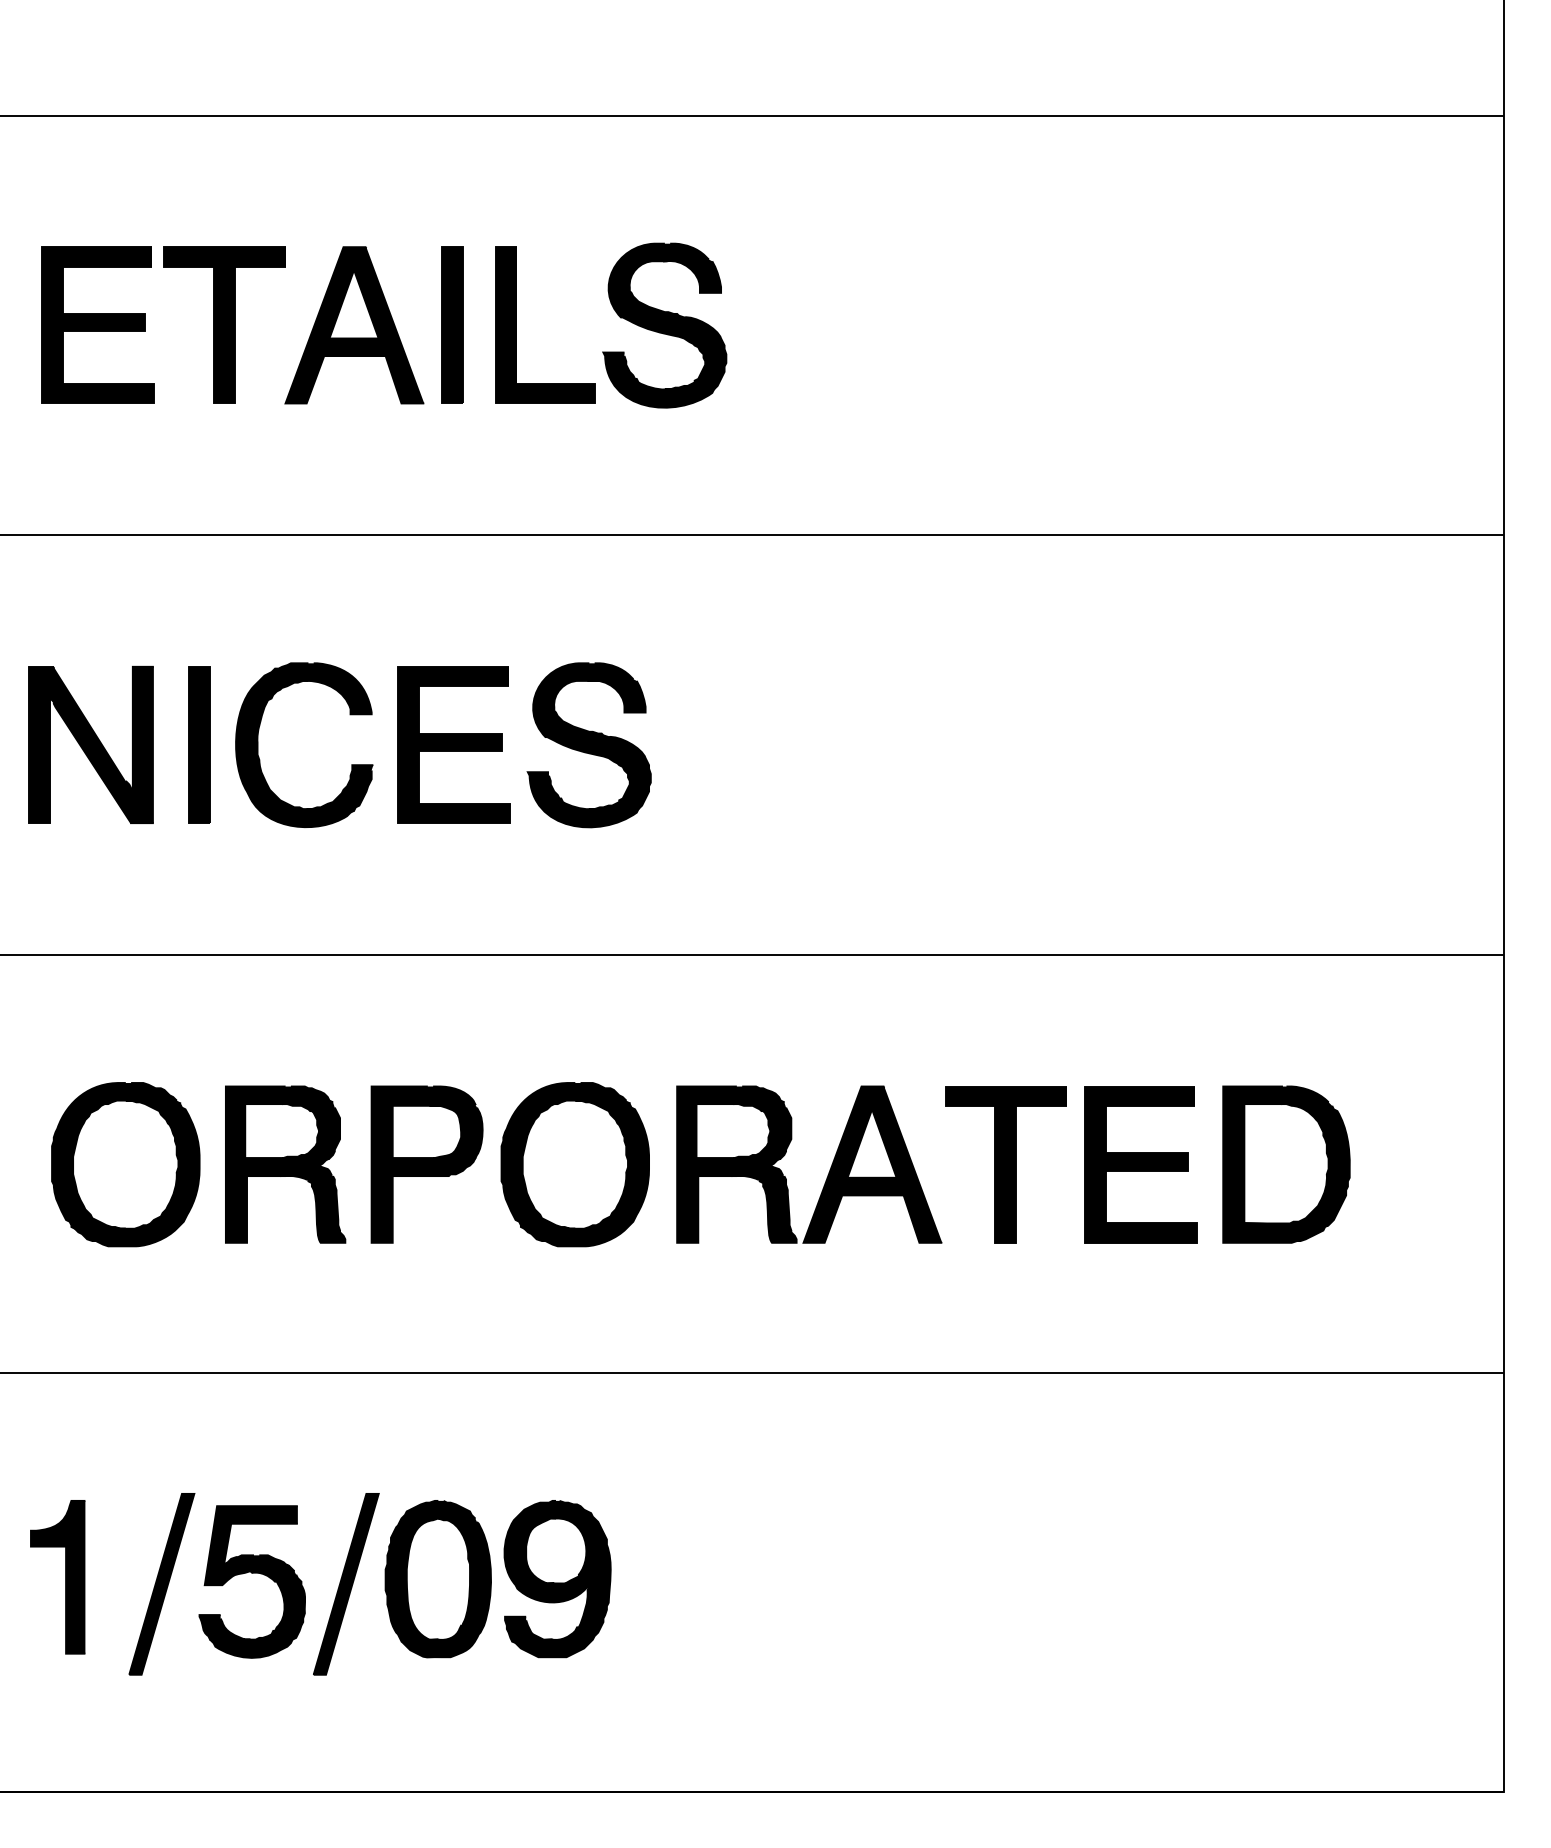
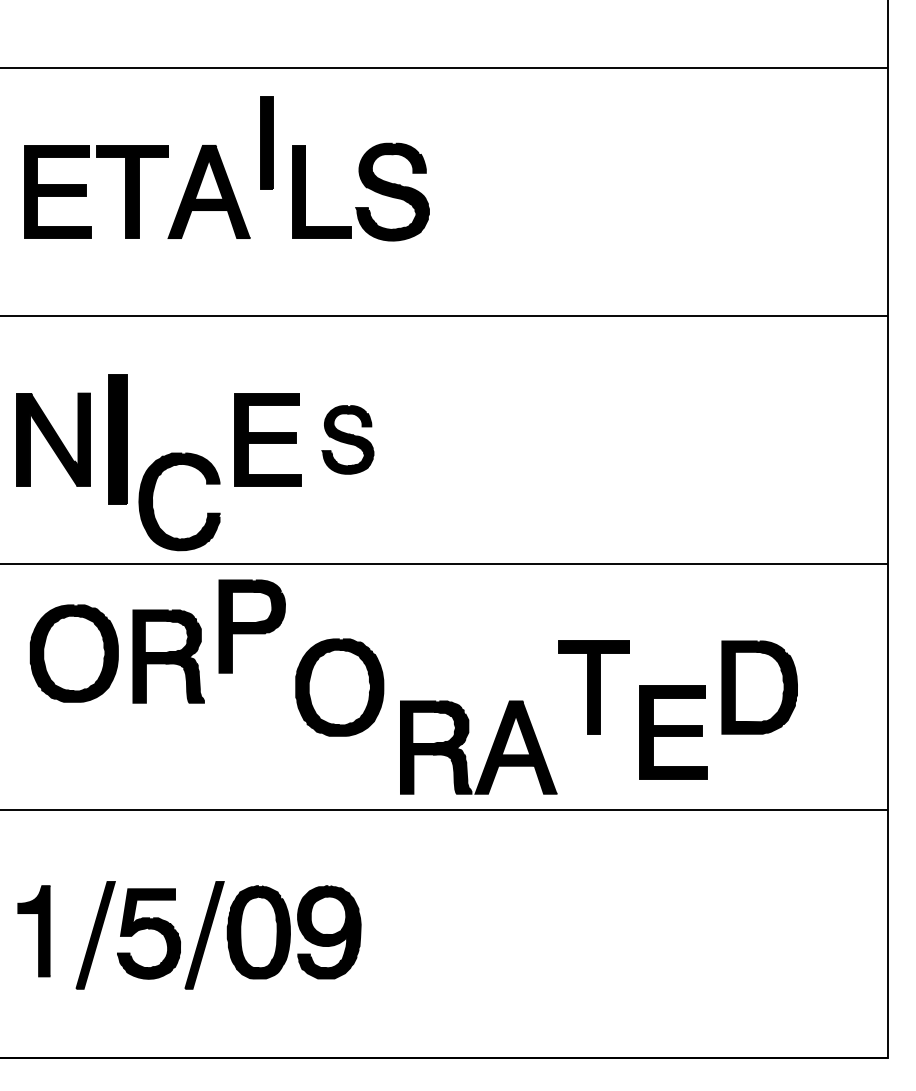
part: (451, 324) -> (266, 142), moved
part: (259, 736) -> (153, 496), moved
part: (198, 744) -> (117, 439), size x1.4
part: (588, 744) -> (347, 439), size x0.7
part: (124, 1164) -> (73, 653), moved
part: (285, 1164) -> (168, 656), moved
part: (425, 1164) -> (251, 626), moved
part: (1140, 1164) -> (673, 732), moved
part: (827, 1172) -> (489, 752), moved

